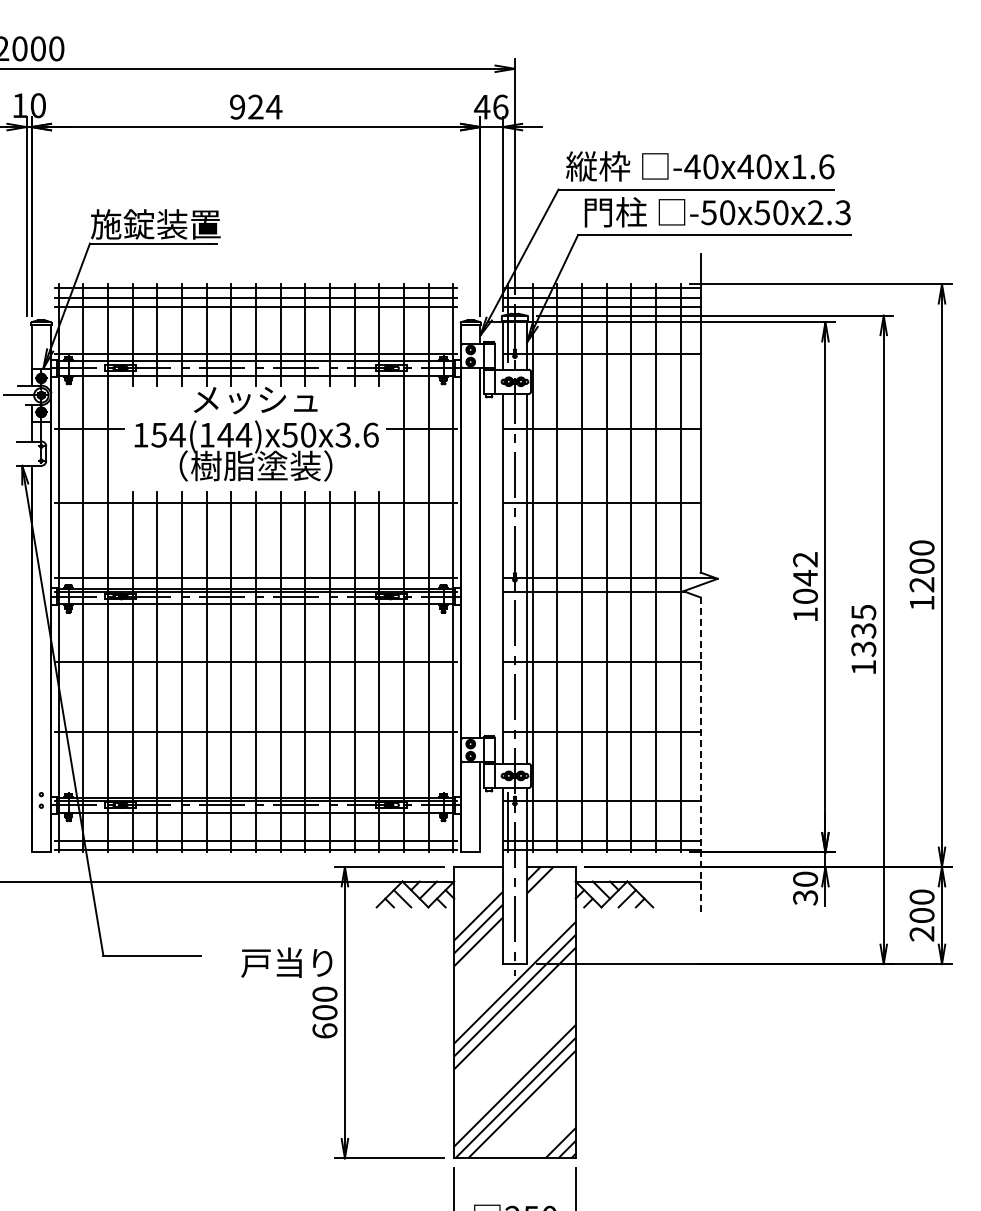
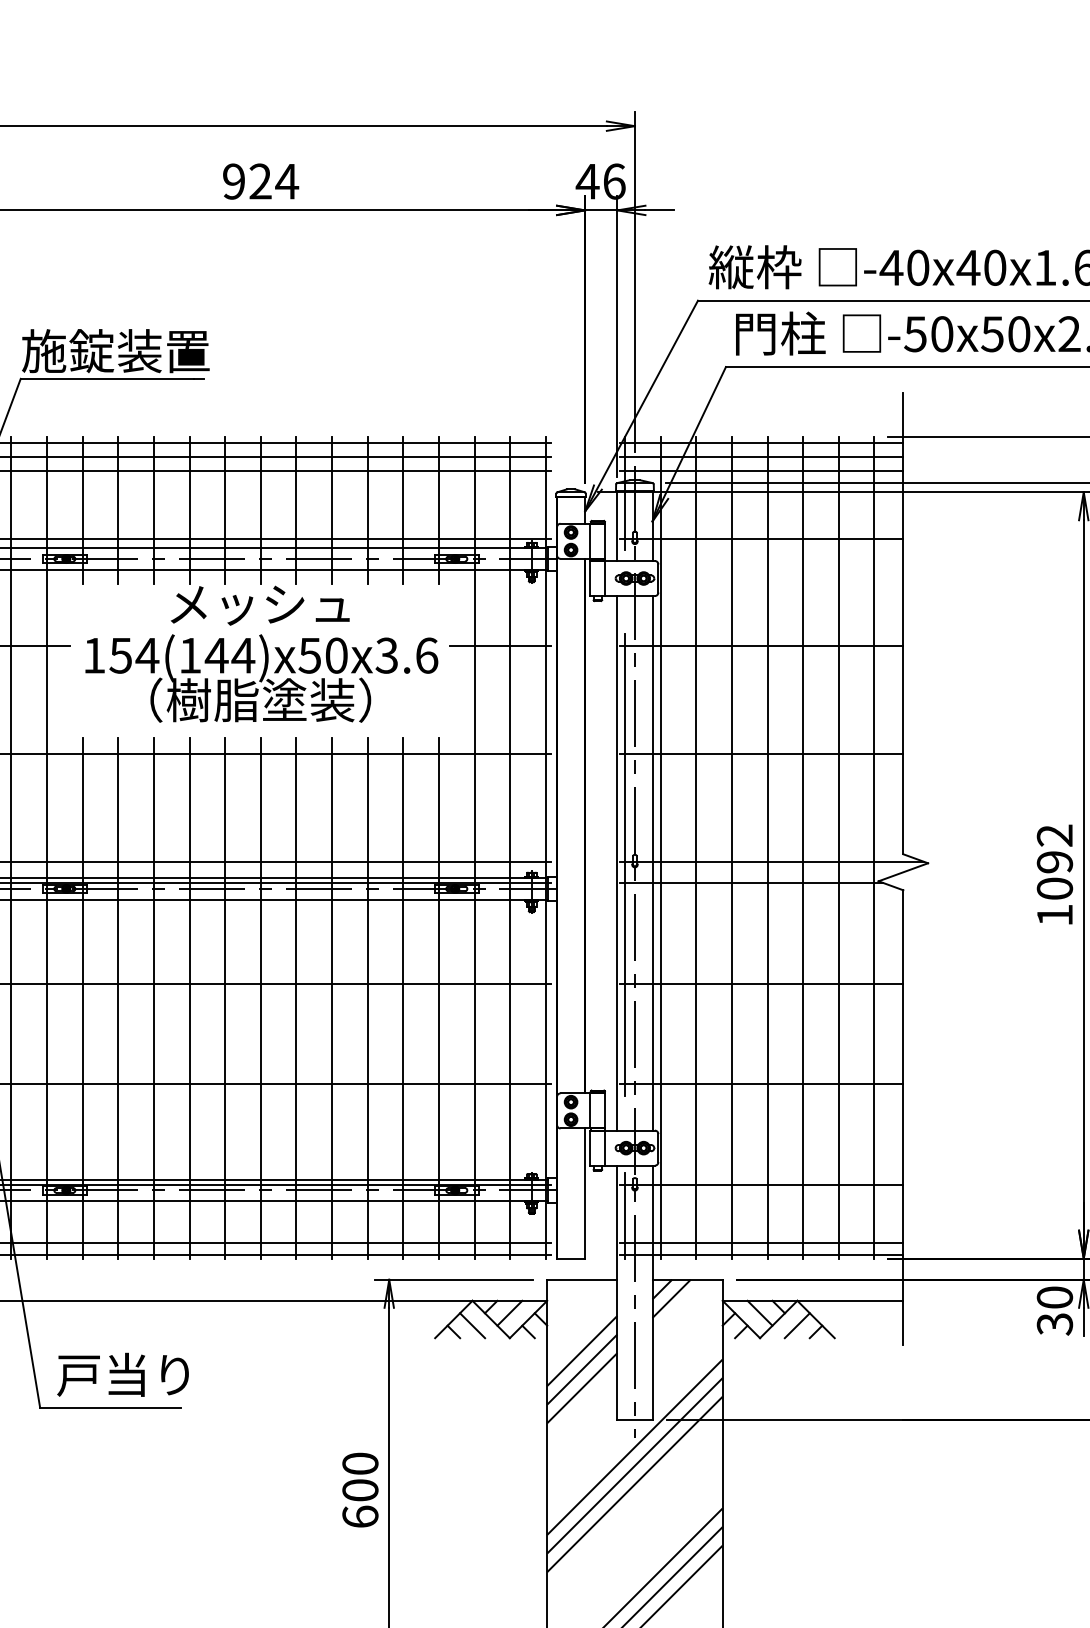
text: (805, 577) -> (1054, 861), 1042 -> 1092
line: (508, 579) -> (625, 864), added
line: (700, 754) -> (903, 1117), dashed -> solid
text: (286, 962) -> (122, 1374), moved

